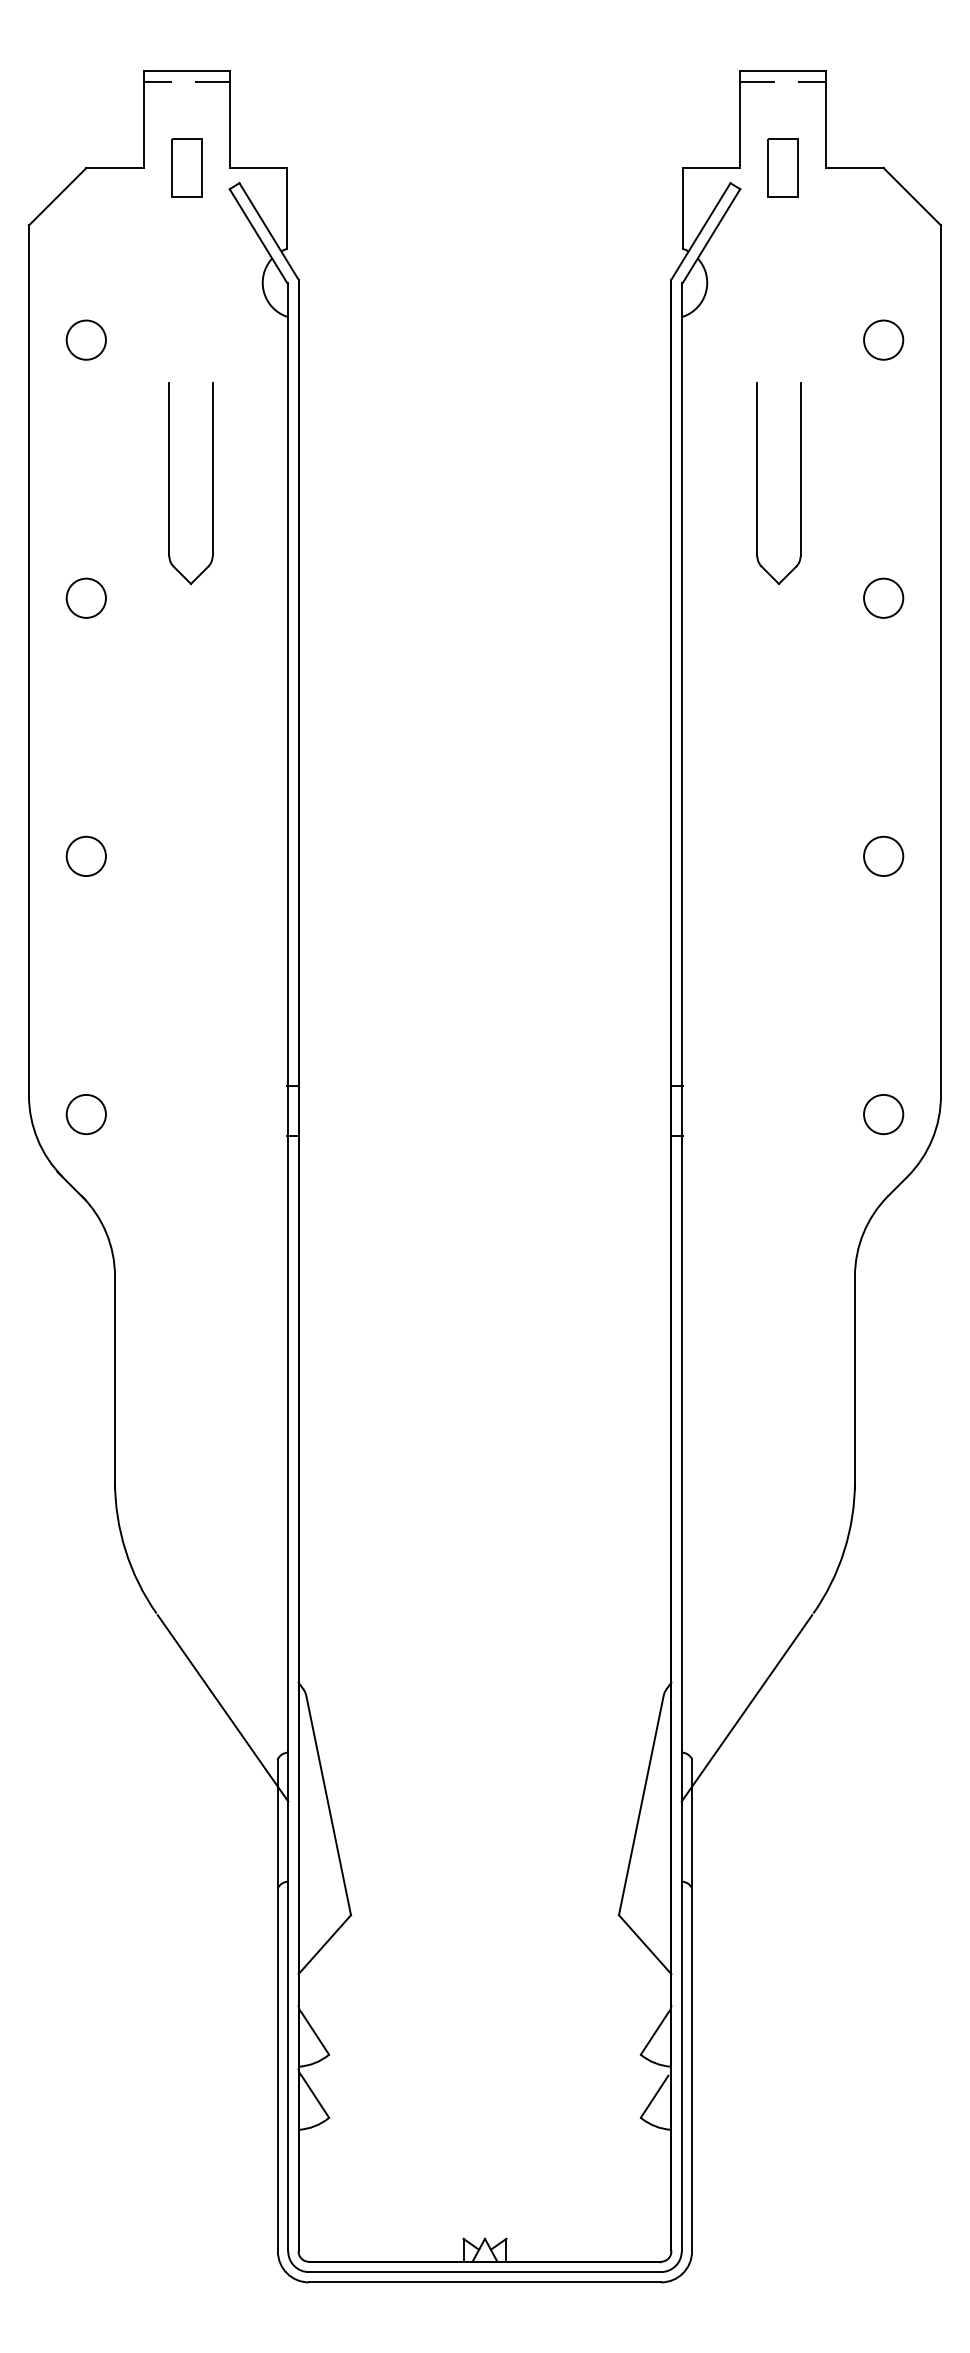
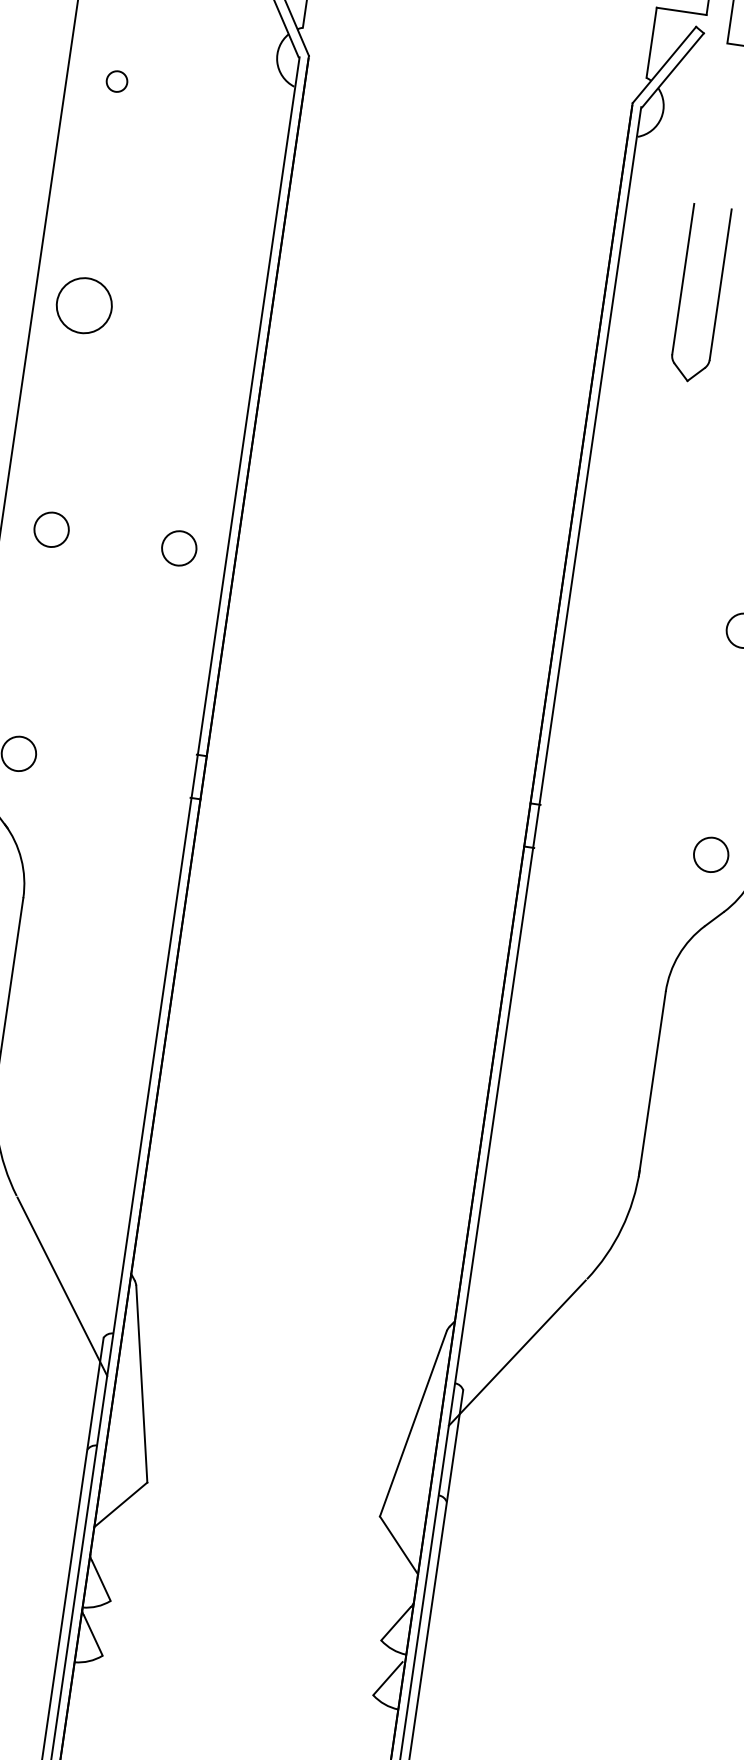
circle: (85, 339) -> (116, 80), size x0.6
part: (169, 483) -> (171, 216), removed
circle: (85, 597) -> (83, 304), size x1.6
circle: (232, 855) -> (178, 547), added

